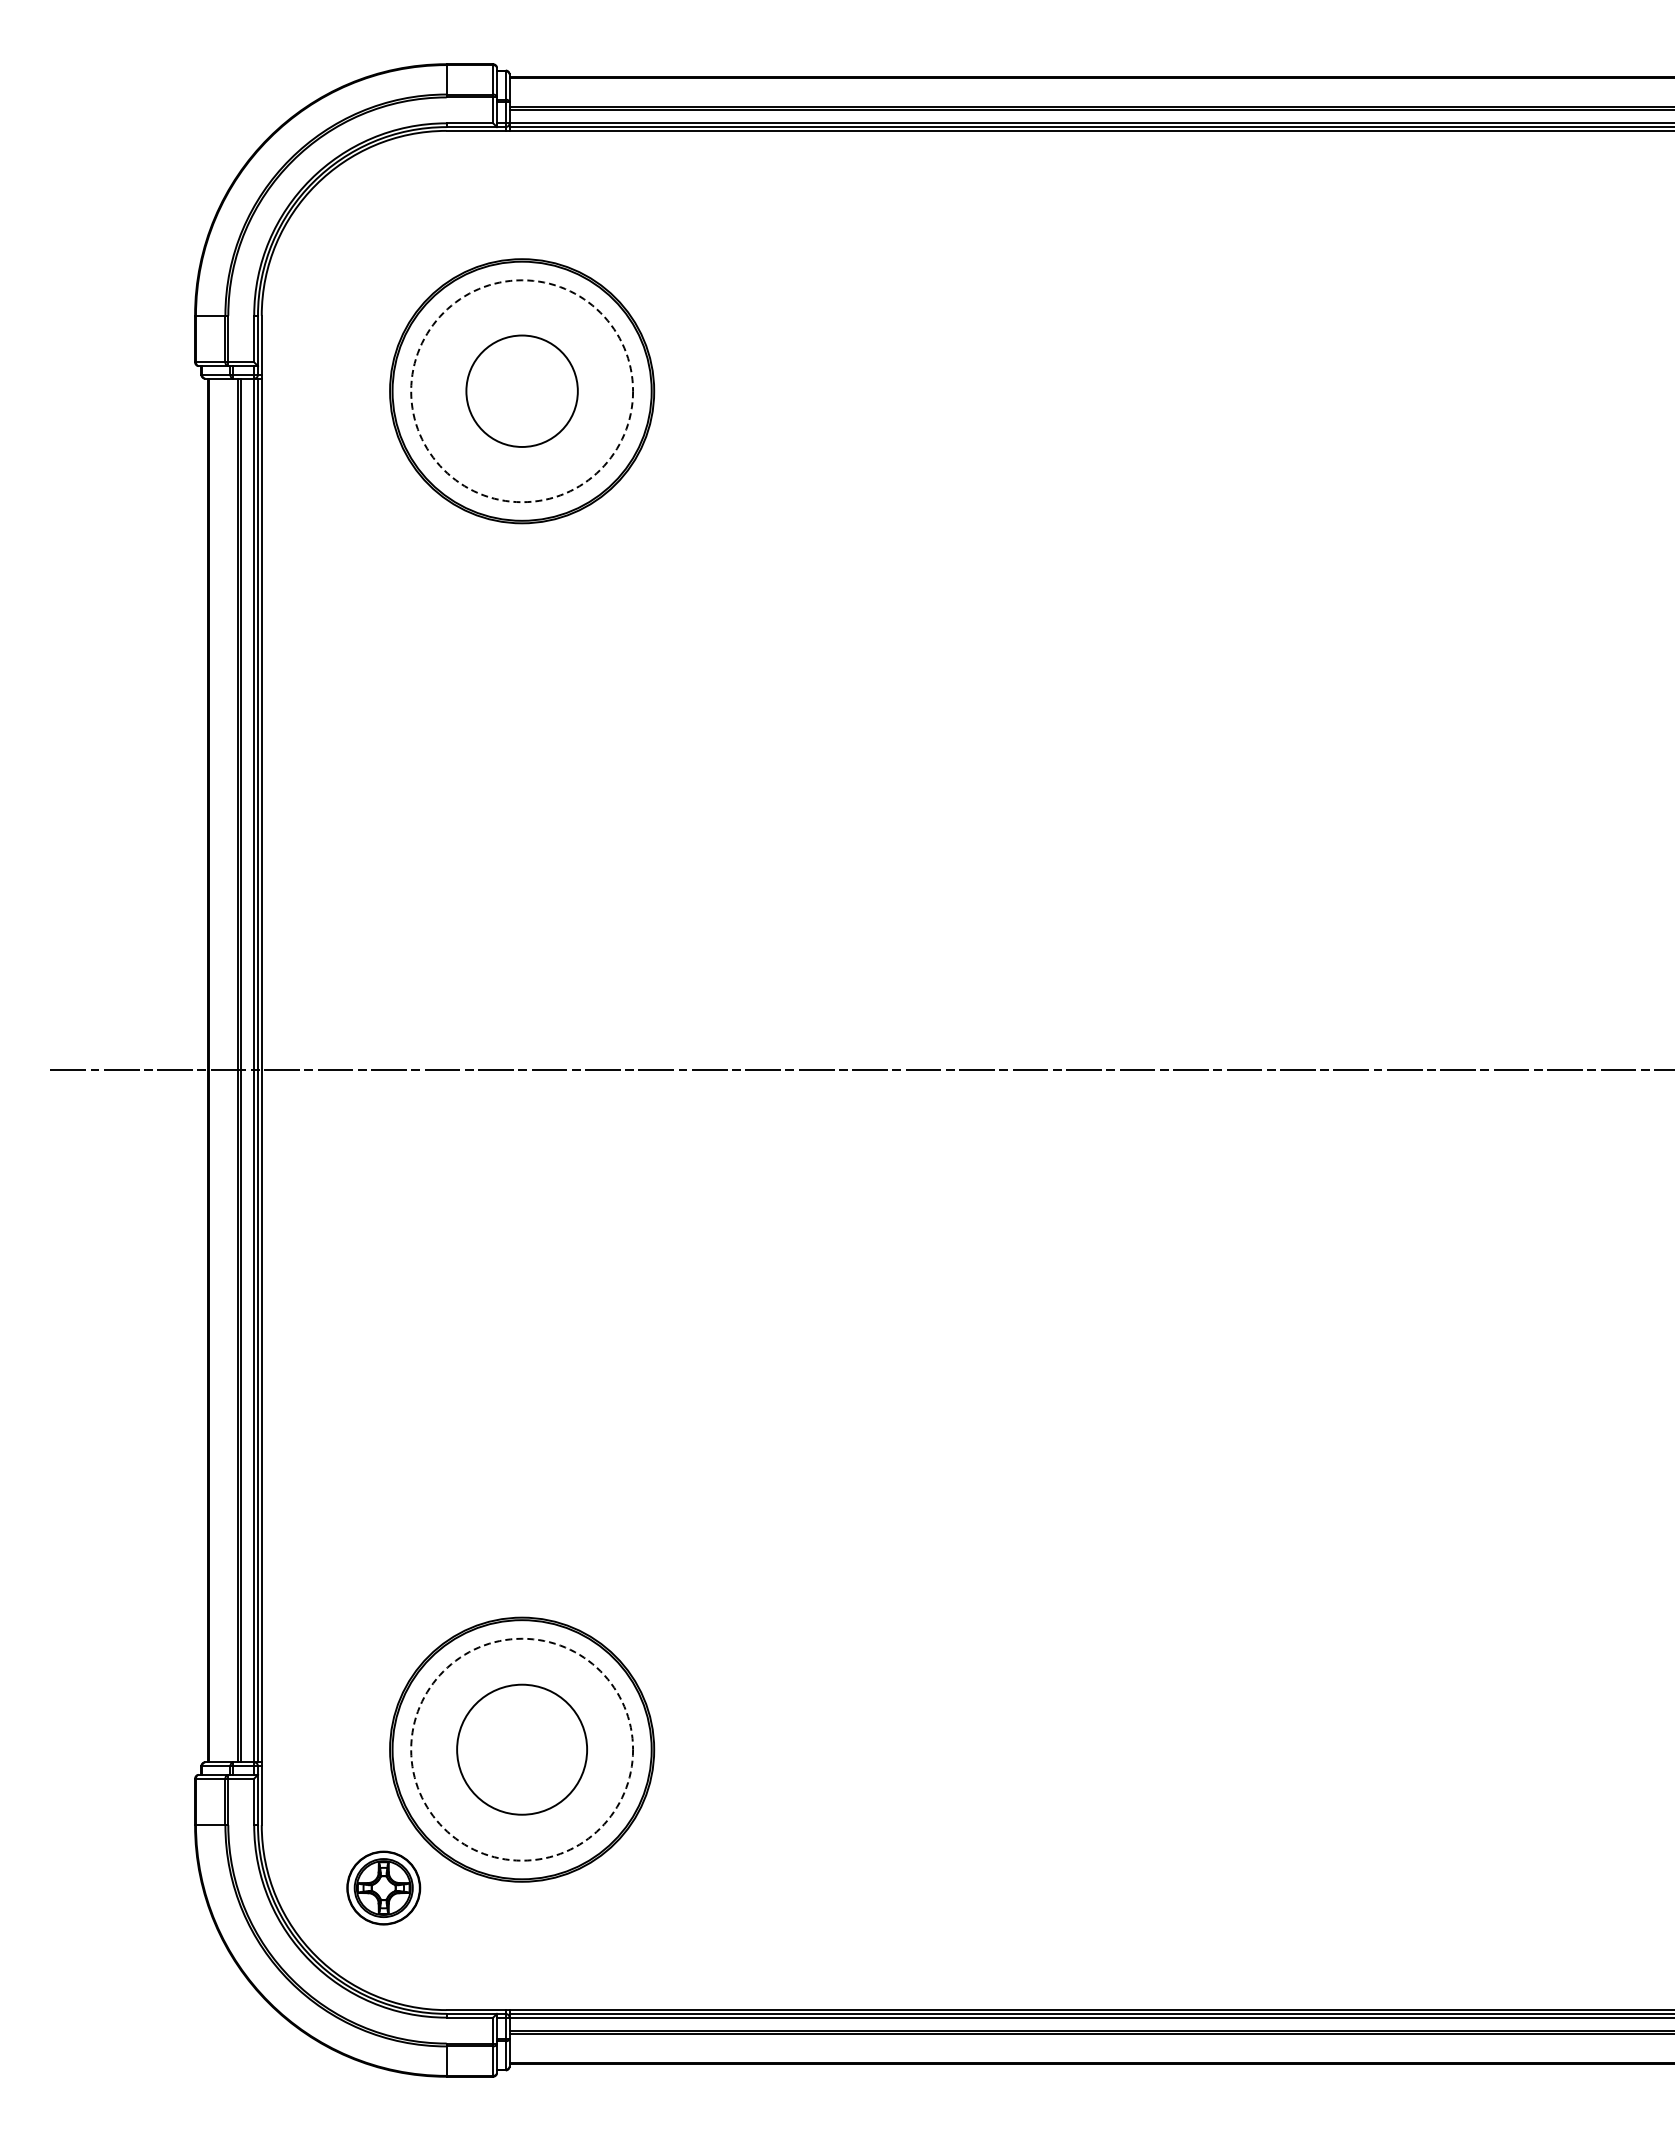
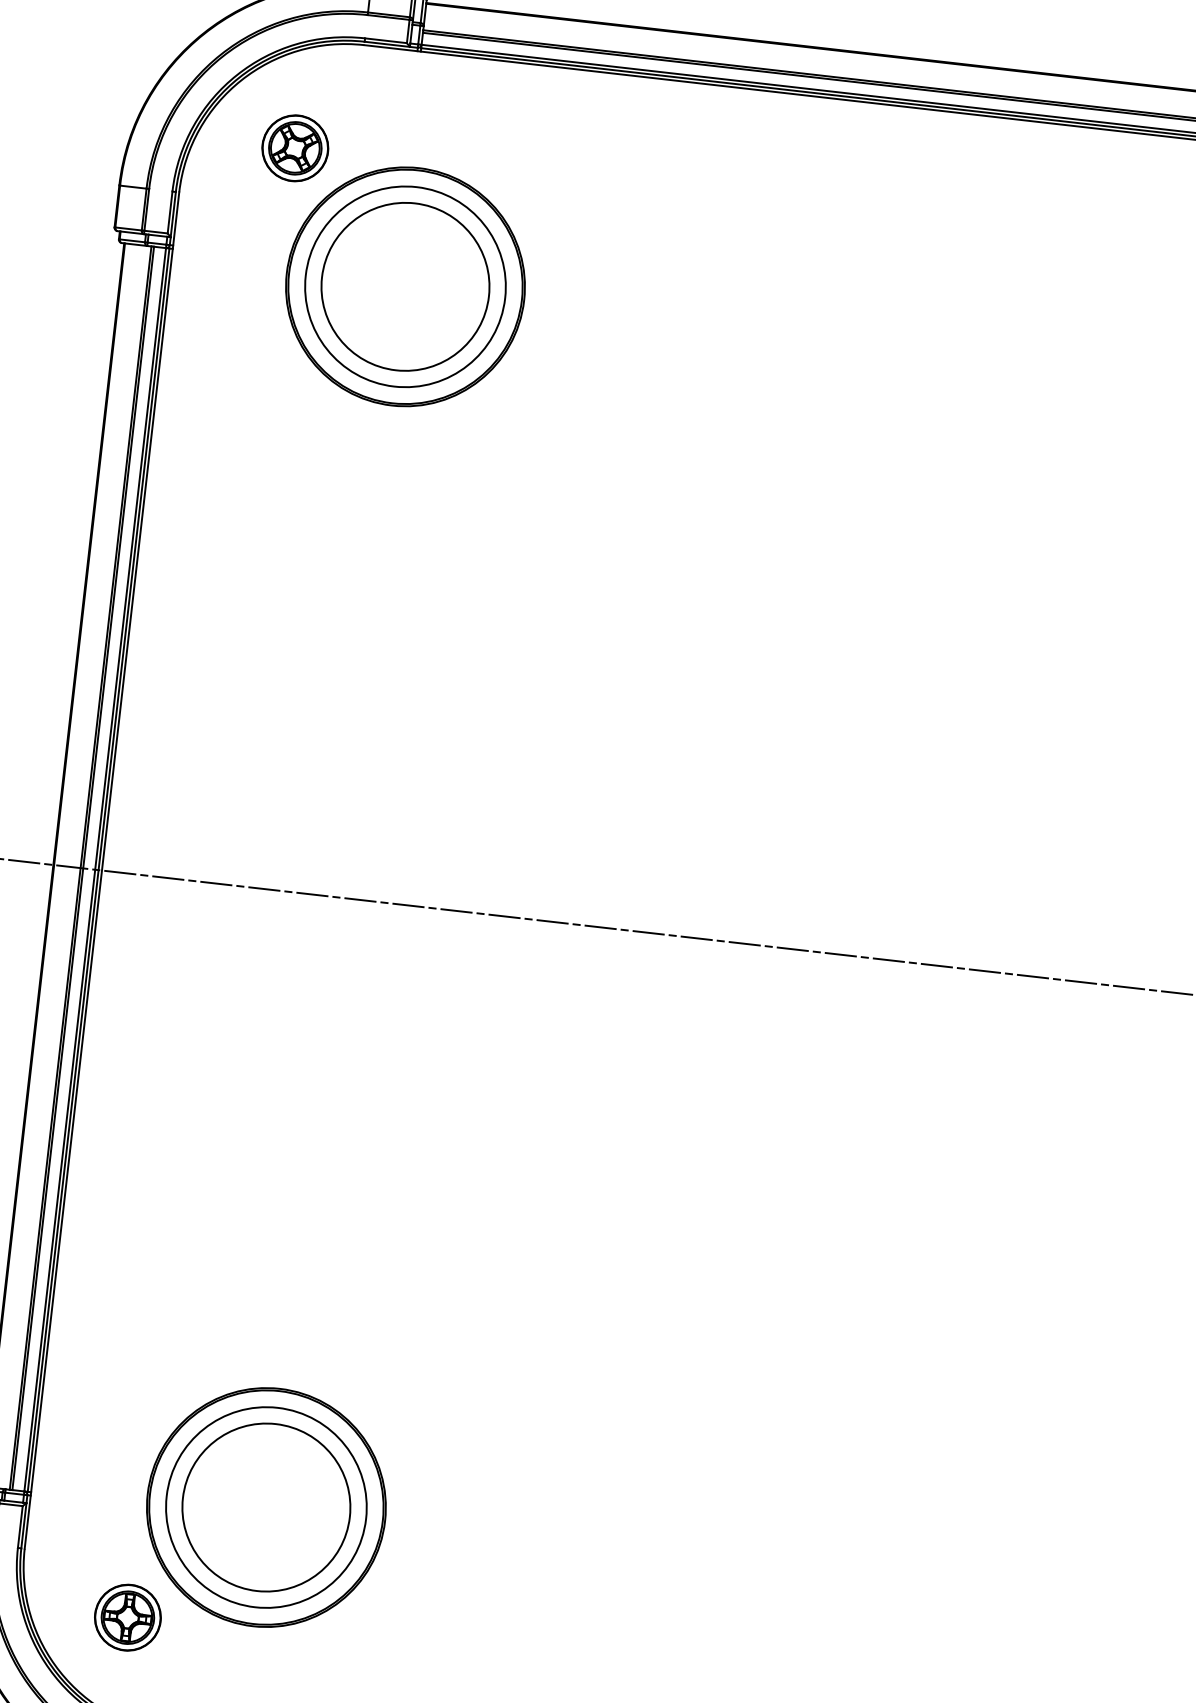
part: (383, 252) -> (295, 147), added
circle: (522, 391) -> (405, 287), dashed -> solid
circle: (522, 391) -> (405, 287), size x1.67
circle: (522, 1749) -> (266, 1507), dashed -> solid
circle: (522, 1749) -> (266, 1507), size x1.43

